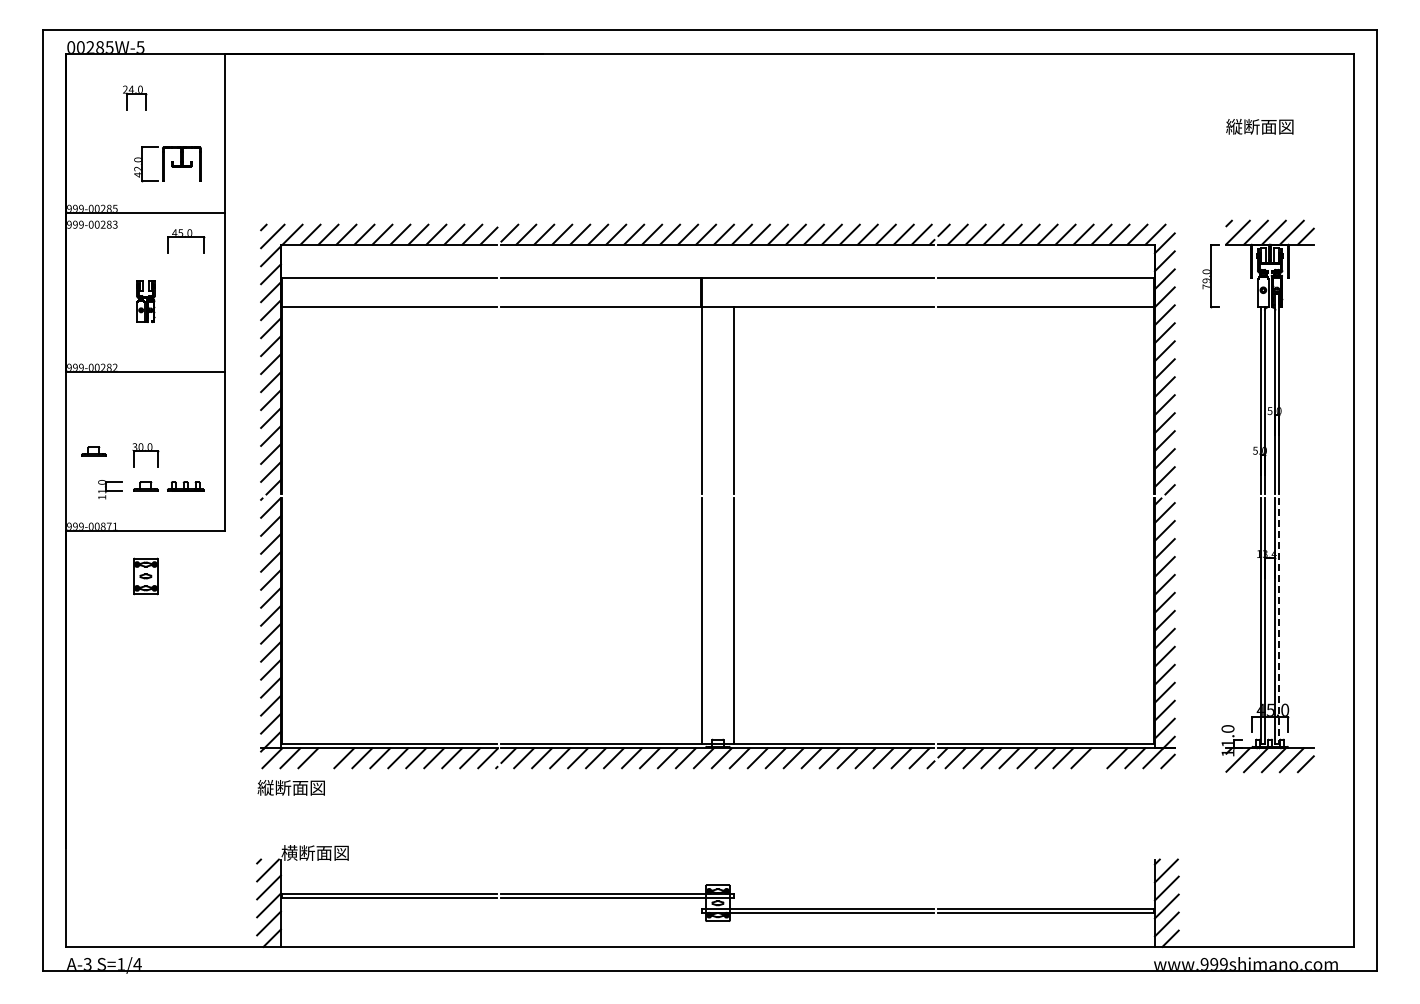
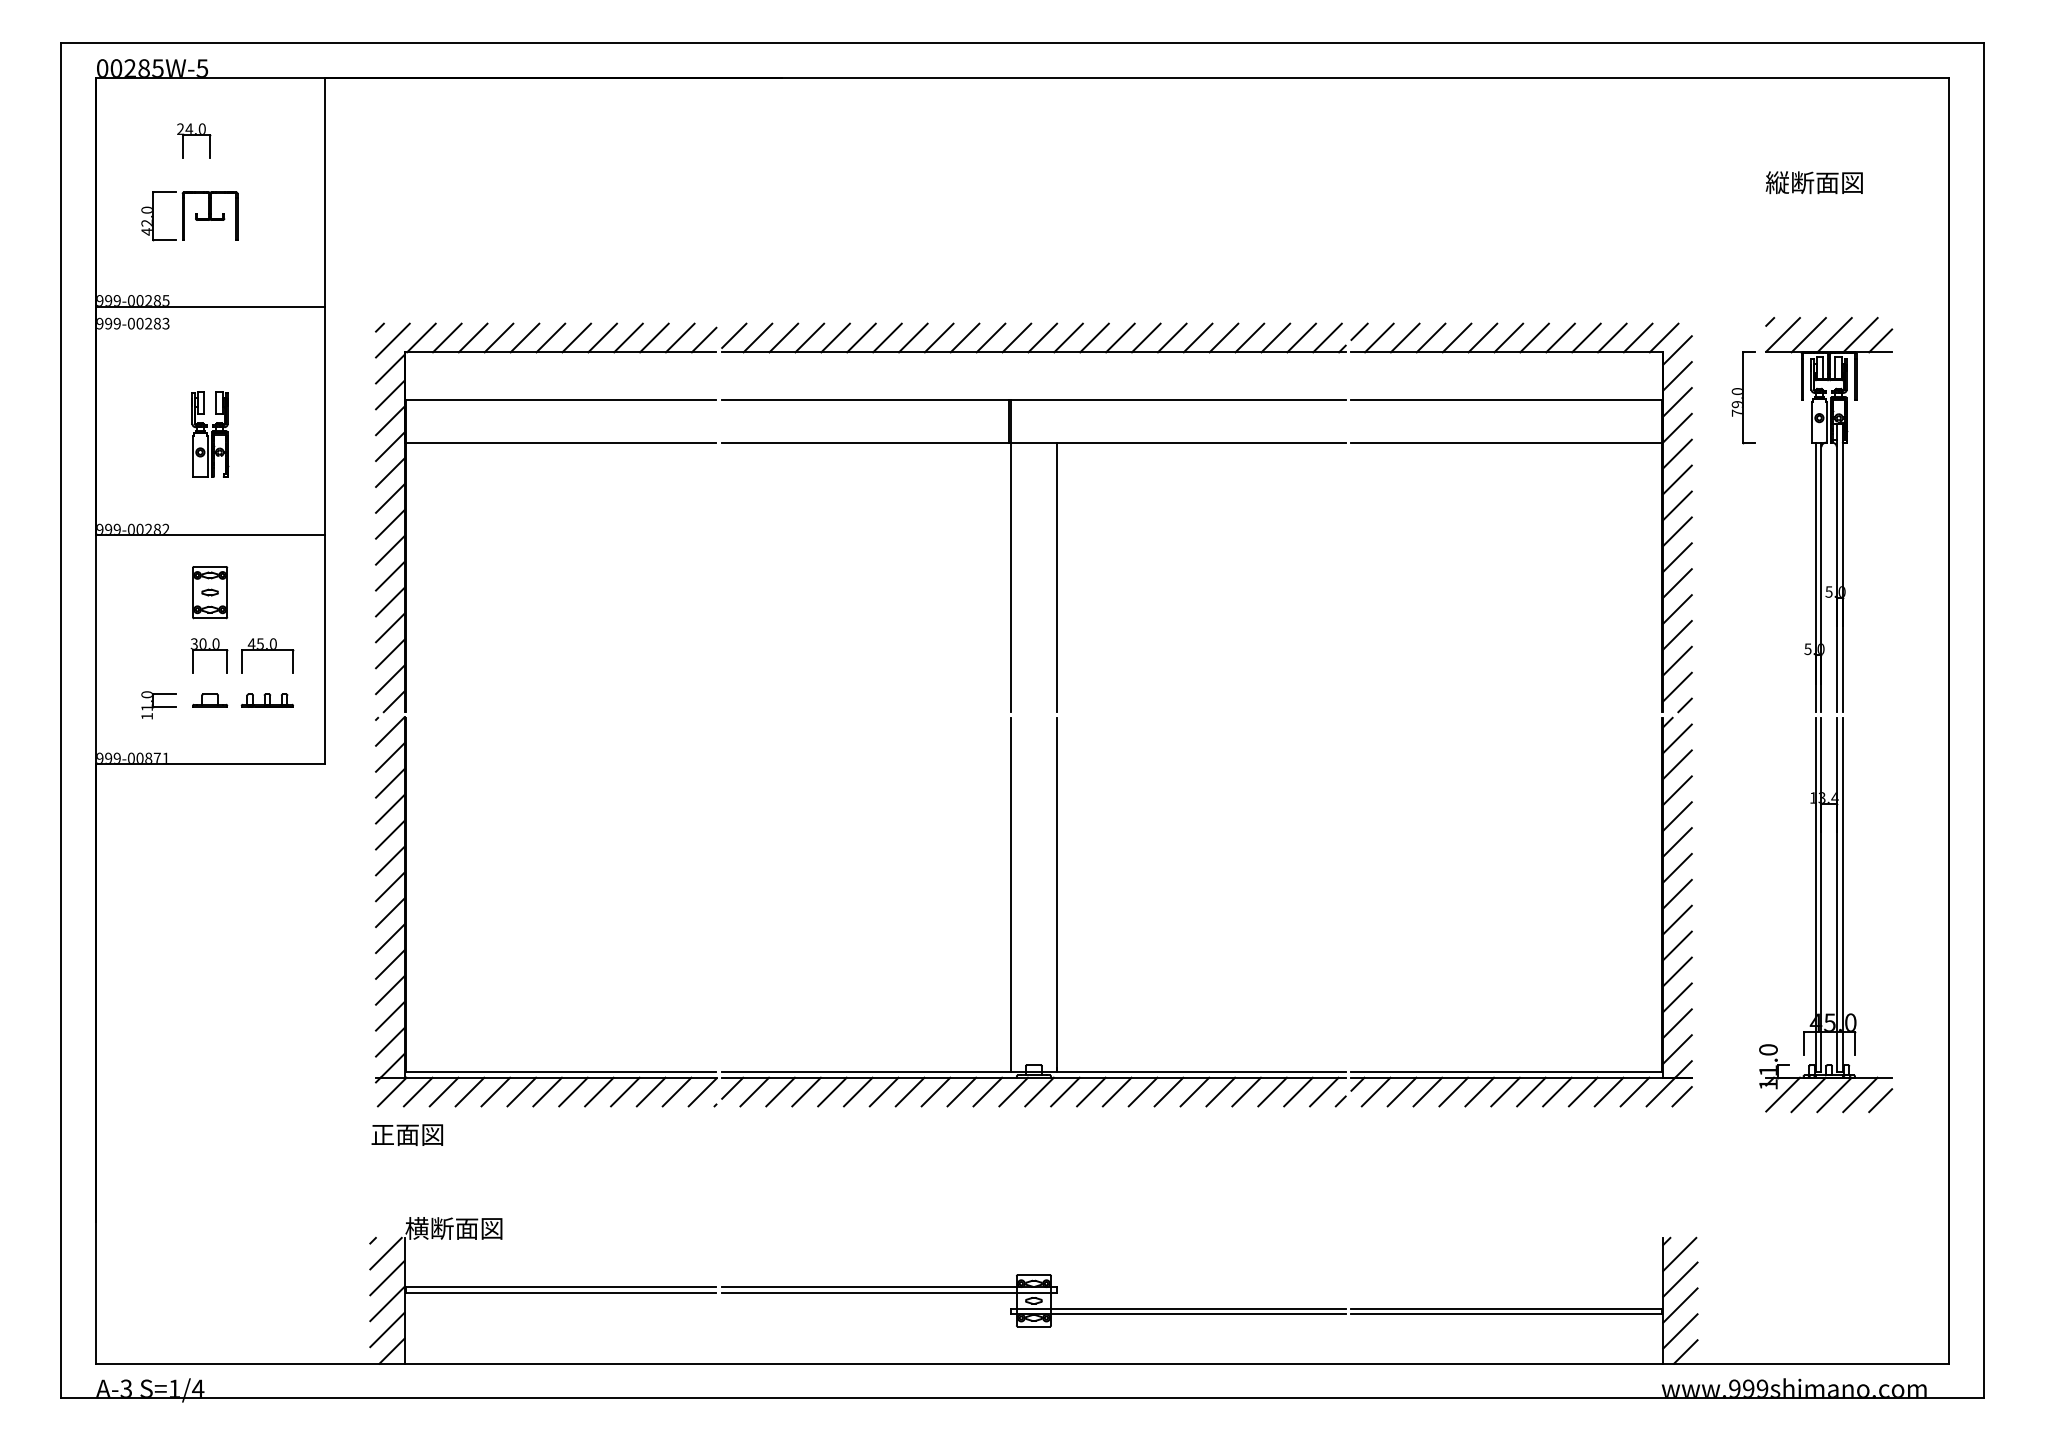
part: (167, 164) -> (189, 216), moved
part: (186, 241) -> (268, 656), moved
part: (145, 301) -> (209, 434), size x1.43
part: (93, 451) -> (134, 650), removed
part: (145, 576) -> (209, 592), moved
line: (1279, 621) -> (1842, 895), dashed -> solid
line: (326, 758) -> (470, 1092), added
line: (1099, 758) -> (1583, 1092), added
text: (290, 787) -> (418, 1134), 縦断面図 -> 正面図

